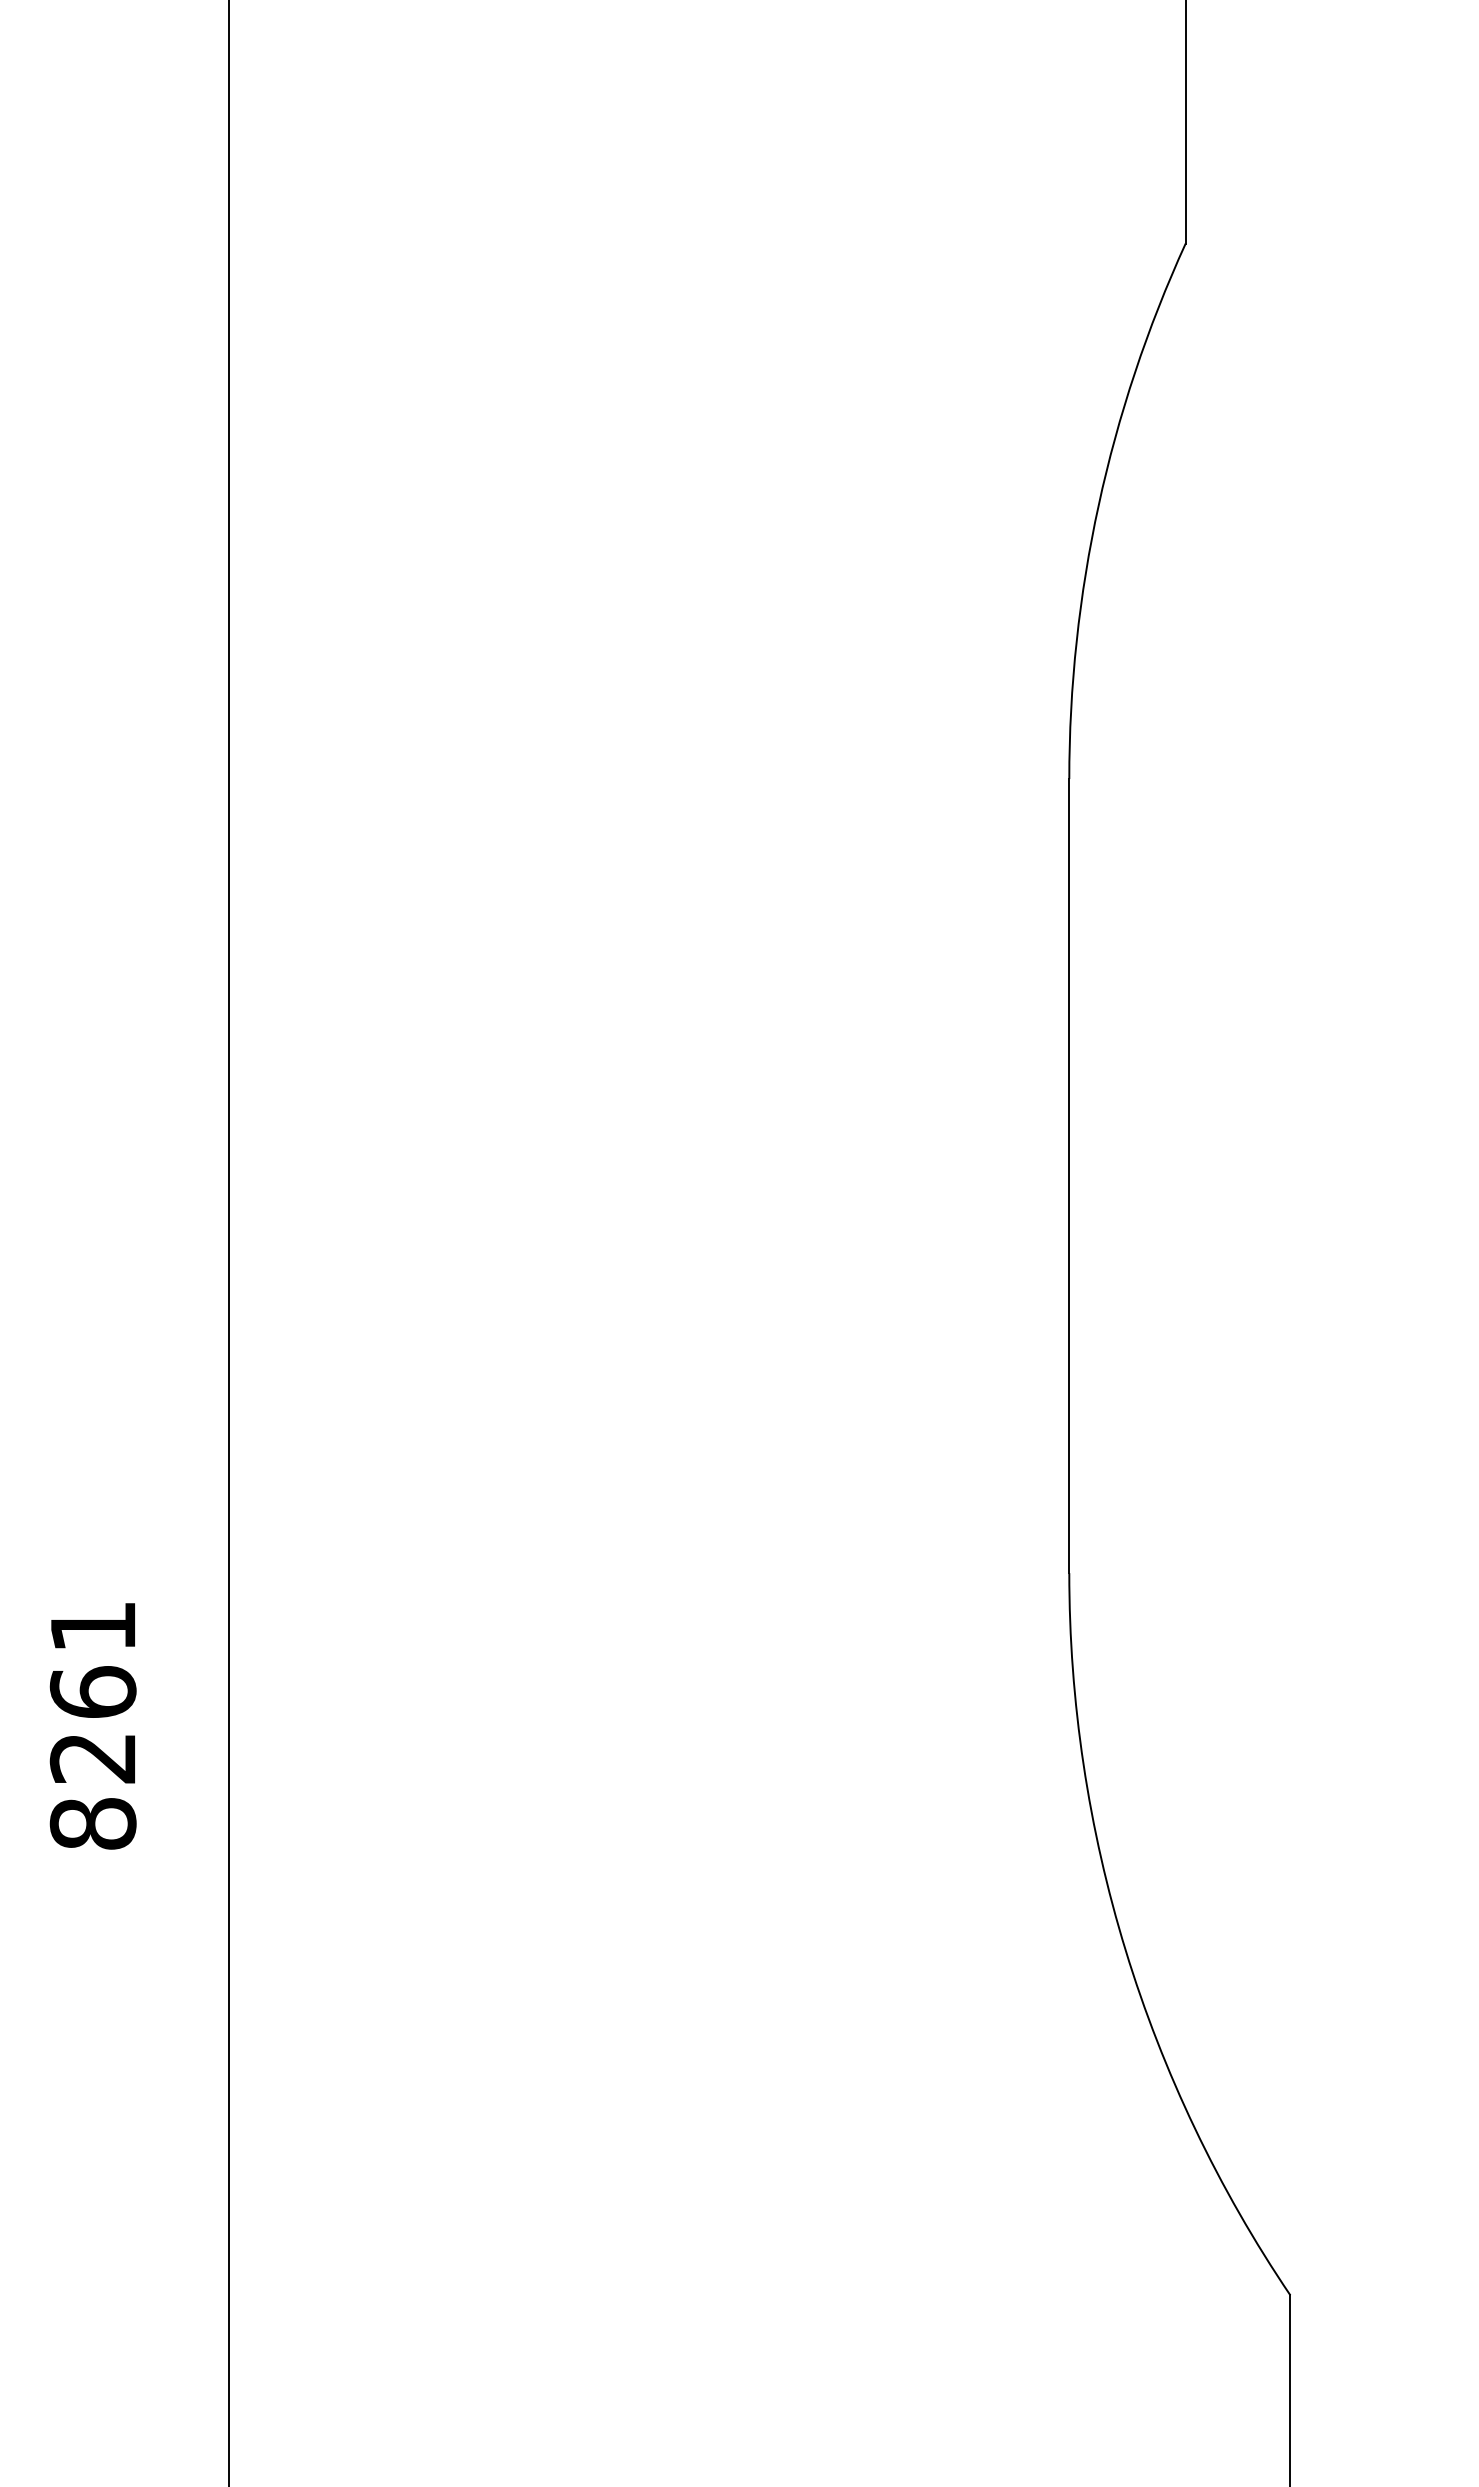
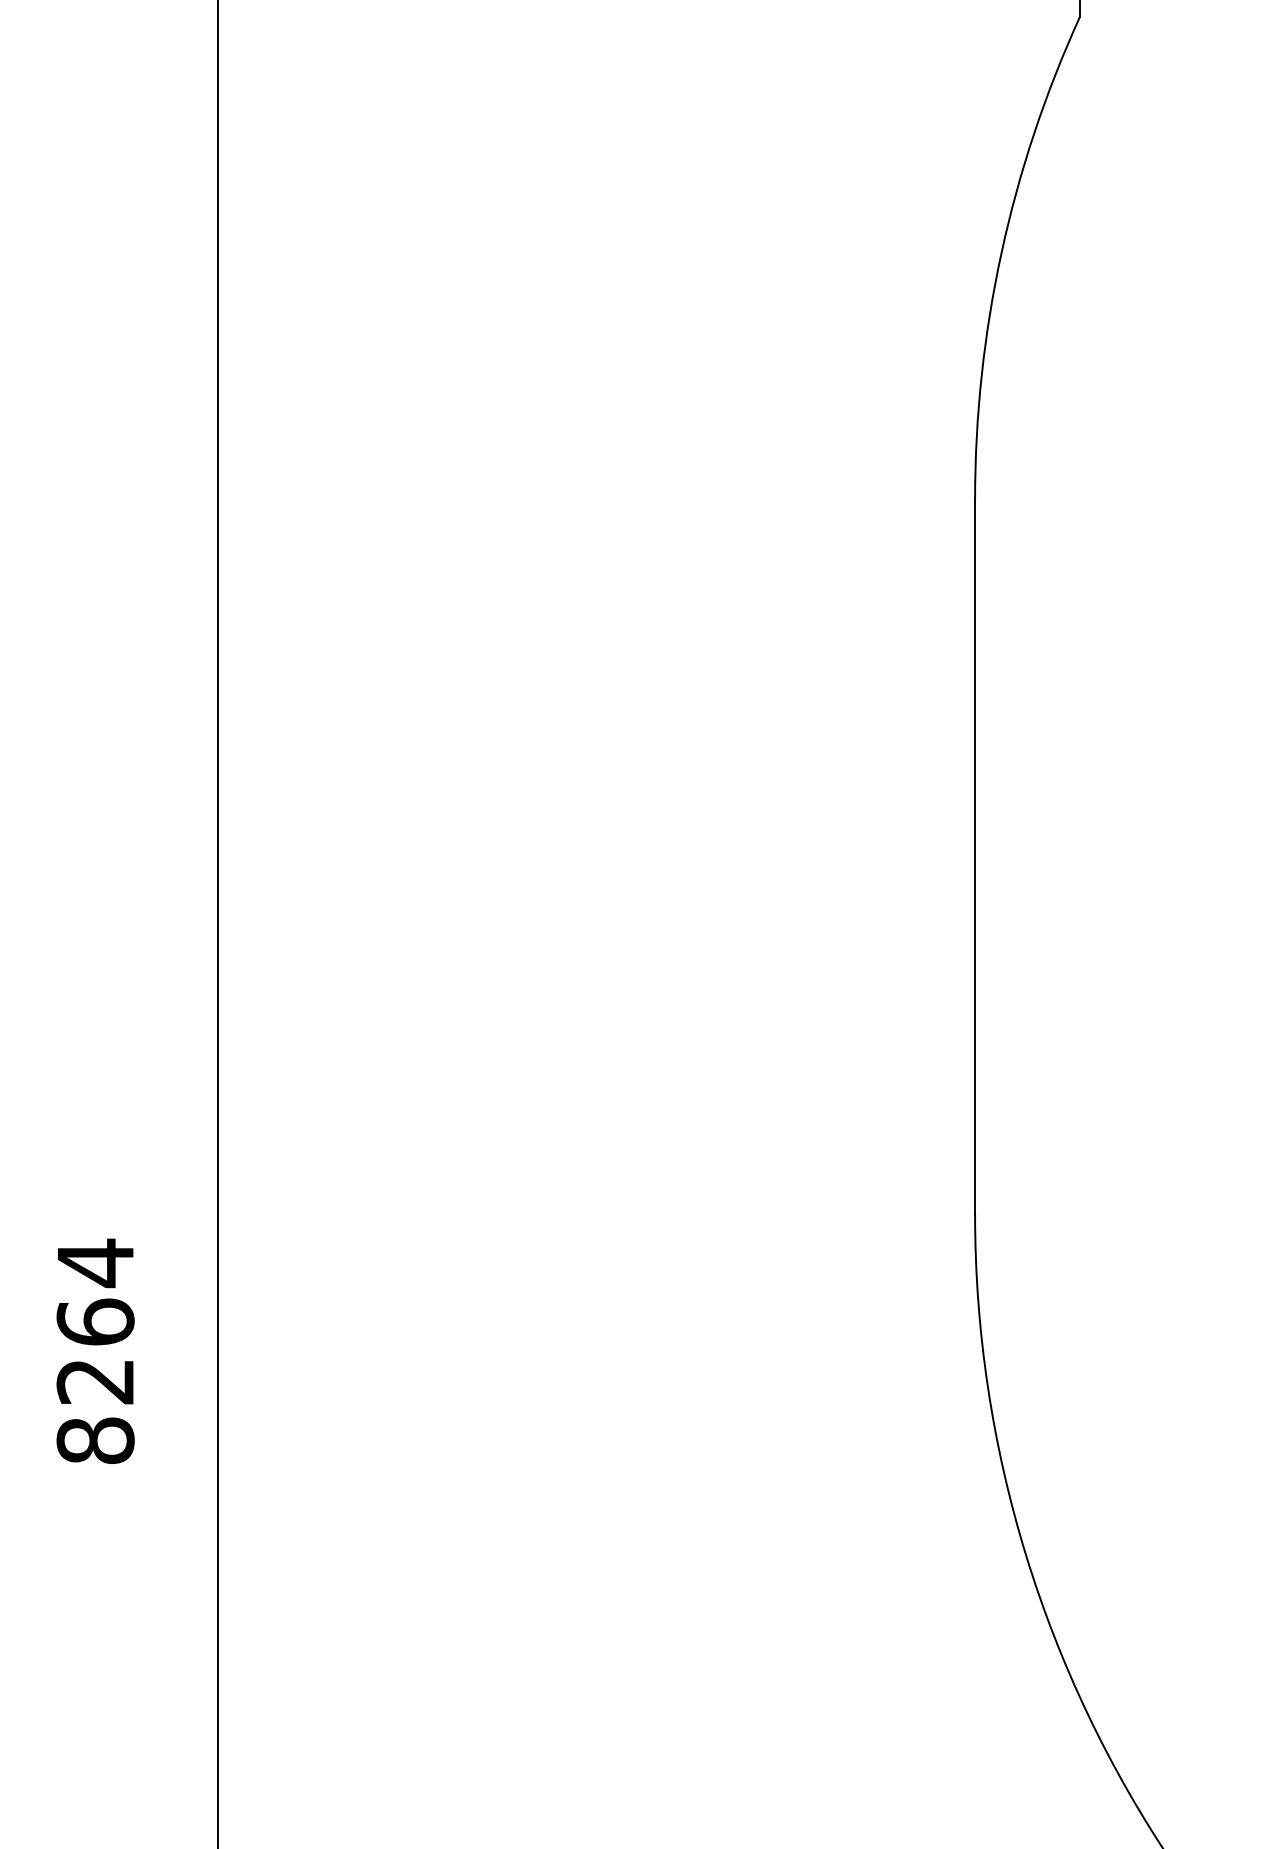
text: (93, 1626) -> (95, 1262), 8261 -> 8264

